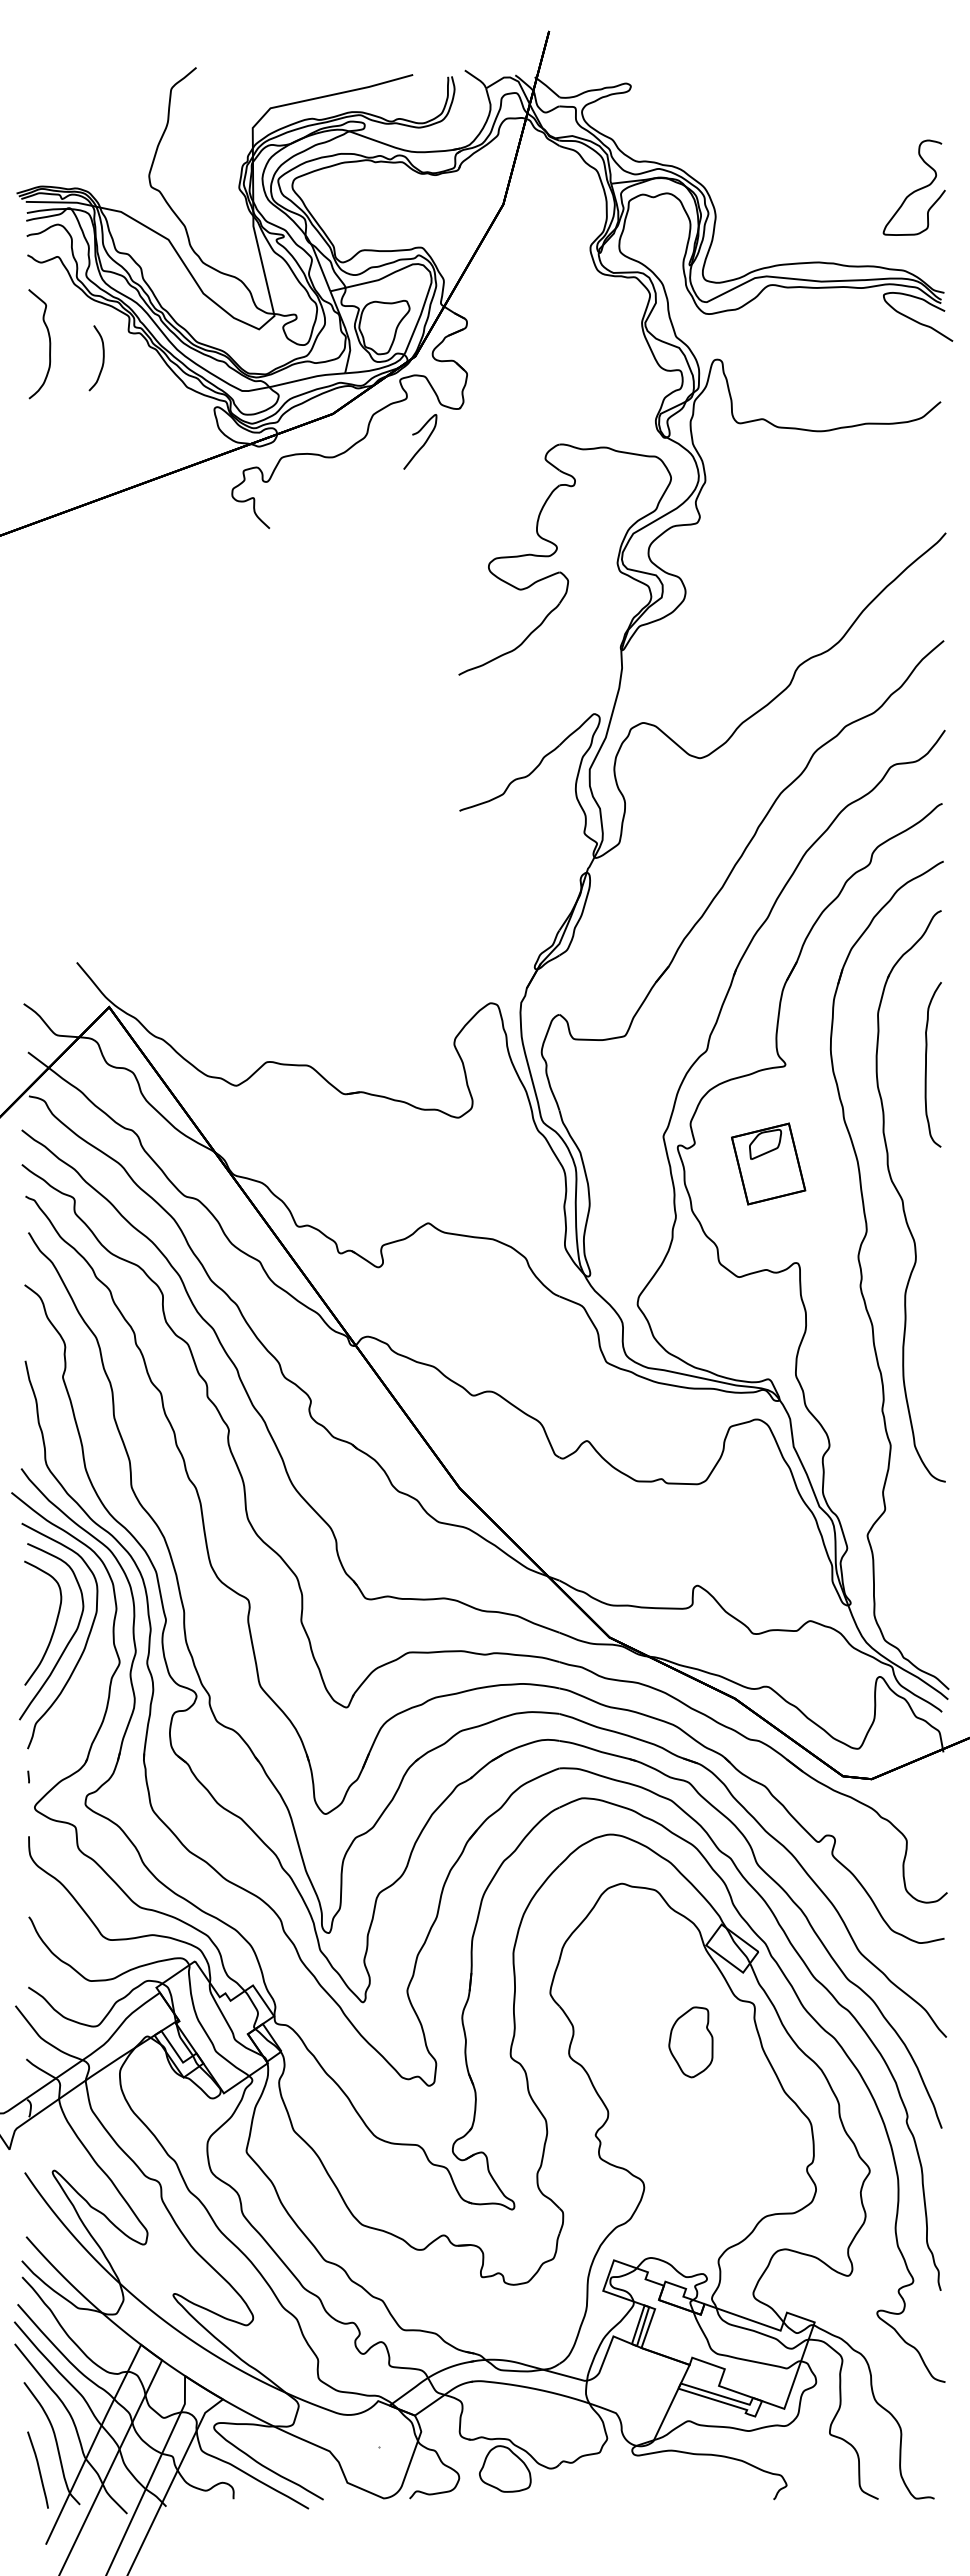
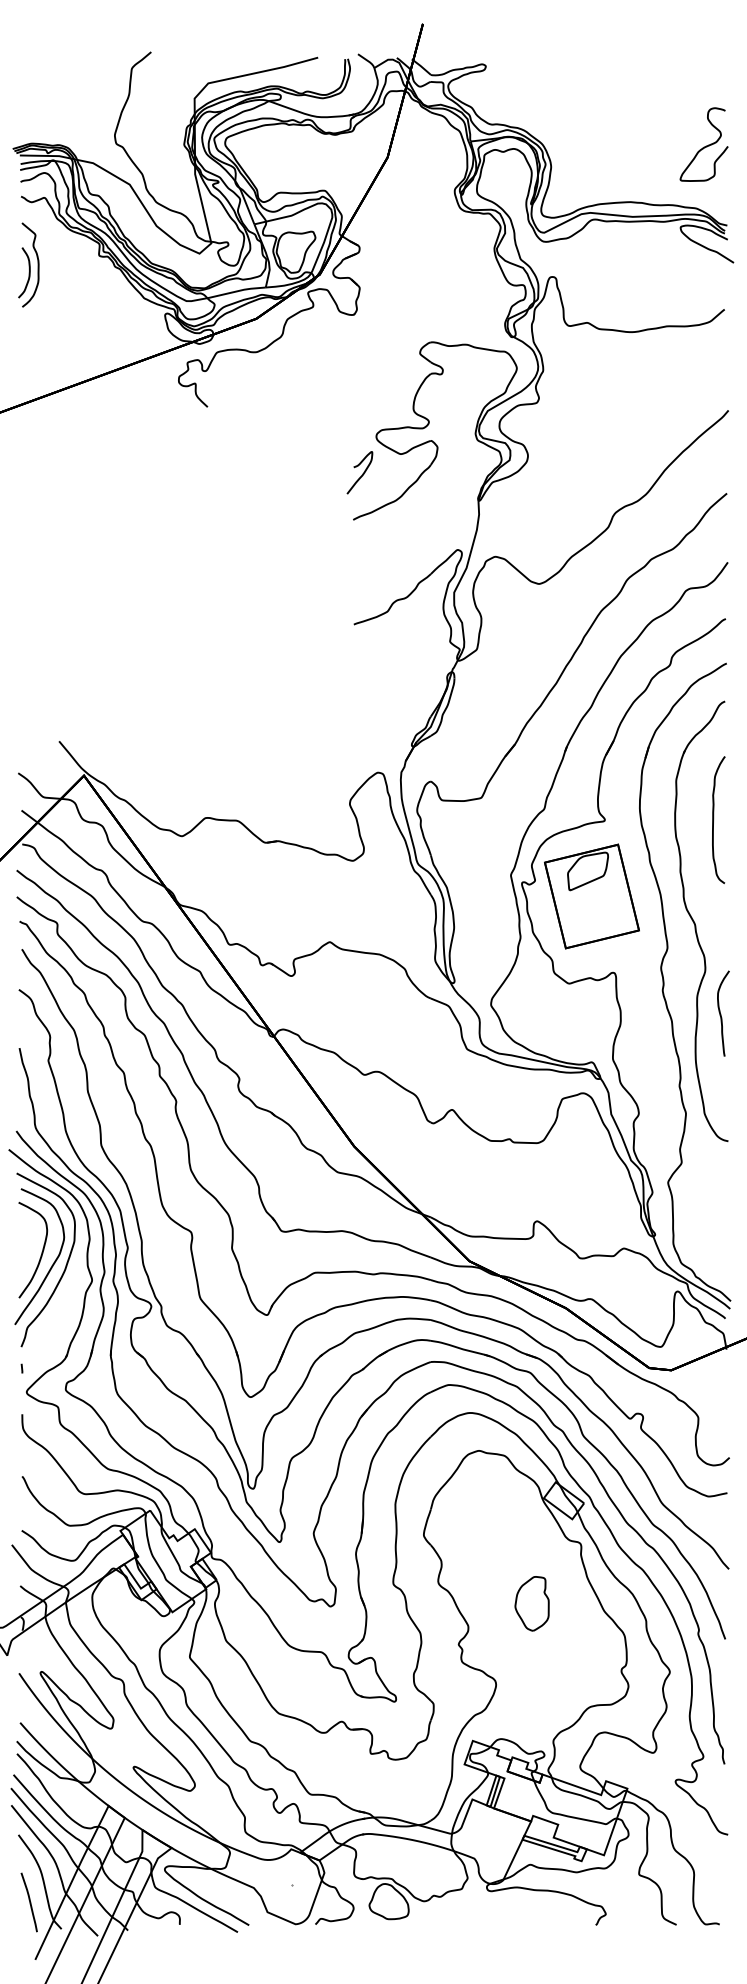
curve: (102, 358) -> (28, 273), moved
curve: (423, 443) -> (362, 474), moved
part: (768, 1163) -> (591, 896), size x1.67
curve: (936, 1316) -> (721, 1013), added
part: (690, 2042) -> (531, 1603), moved

